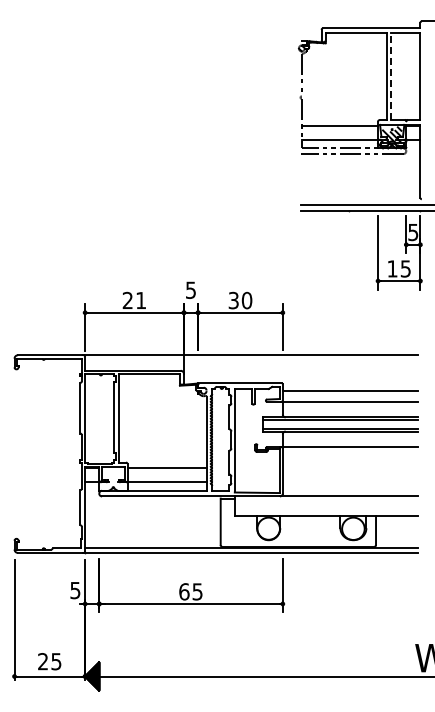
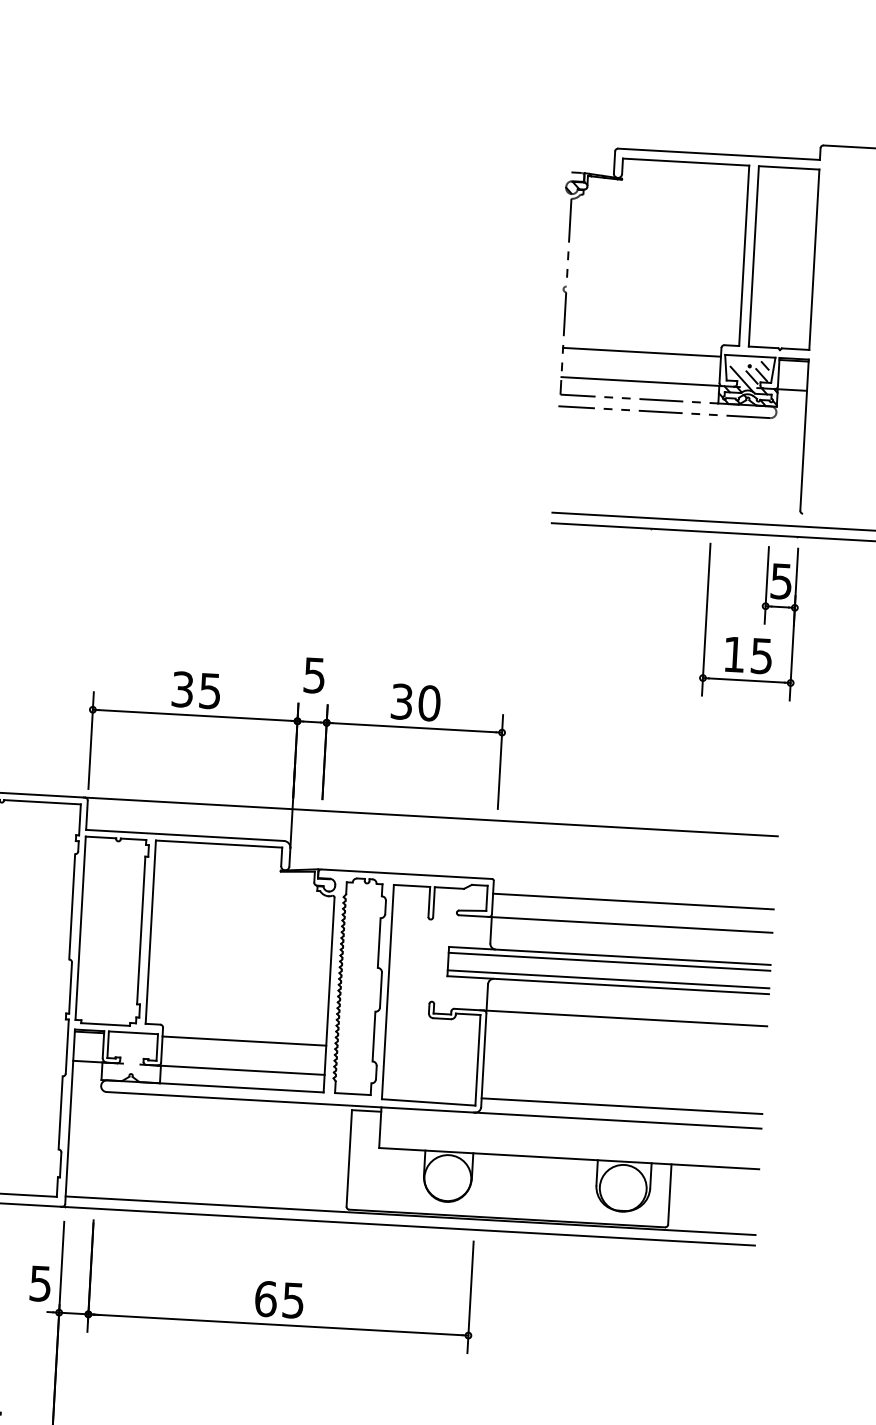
line: (391, 76) -> (754, 256), dashed -> solid
text: (133, 300) -> (194, 689), 21 -> 35
line: (350, 489) -> (621, 1106), added

